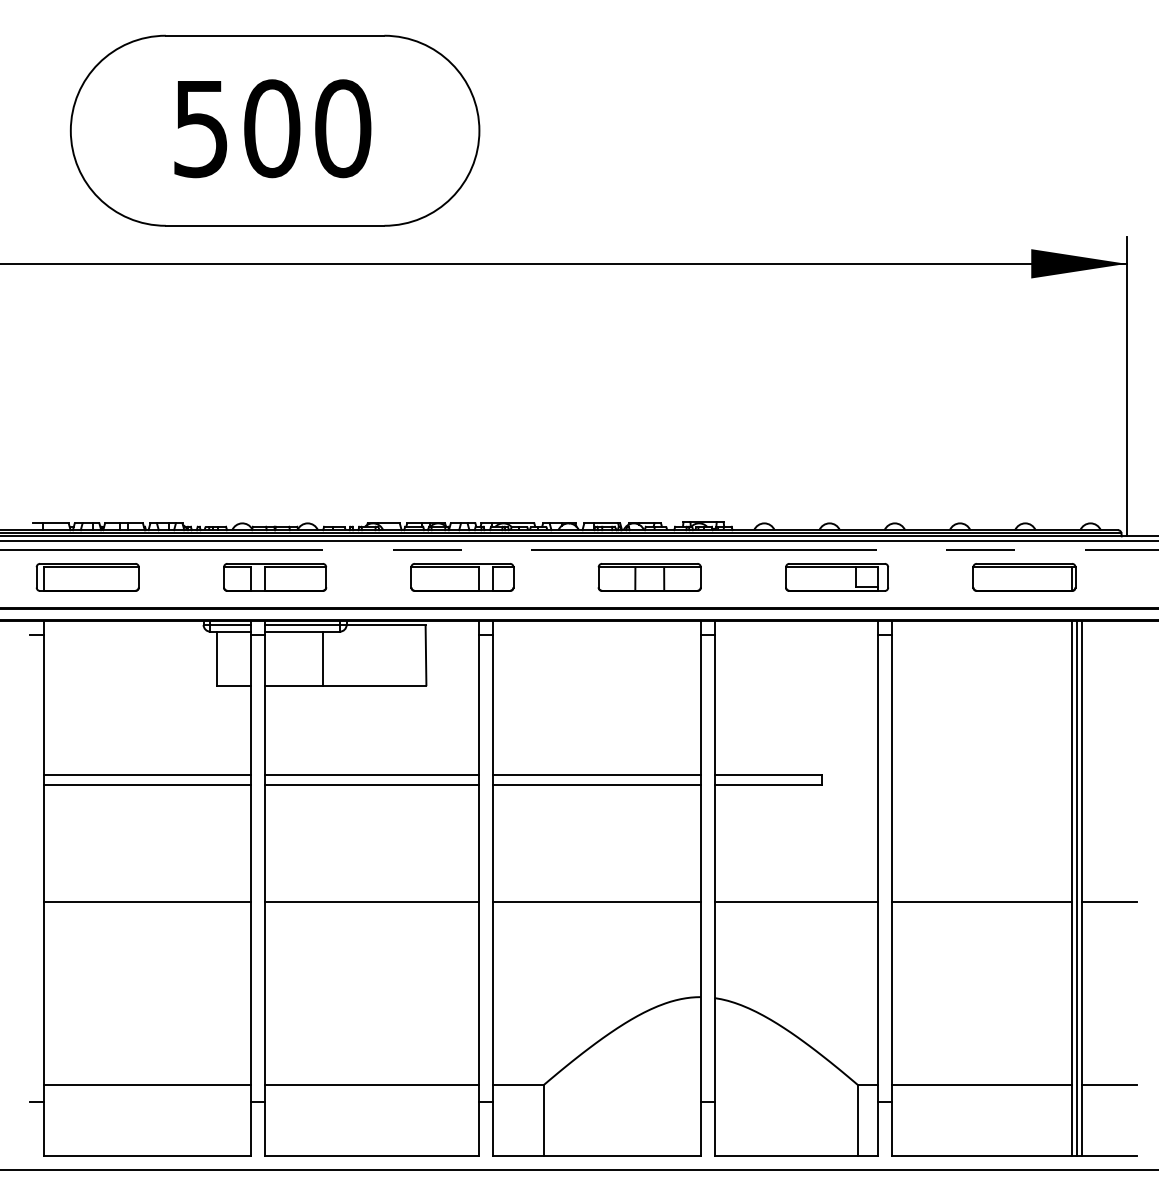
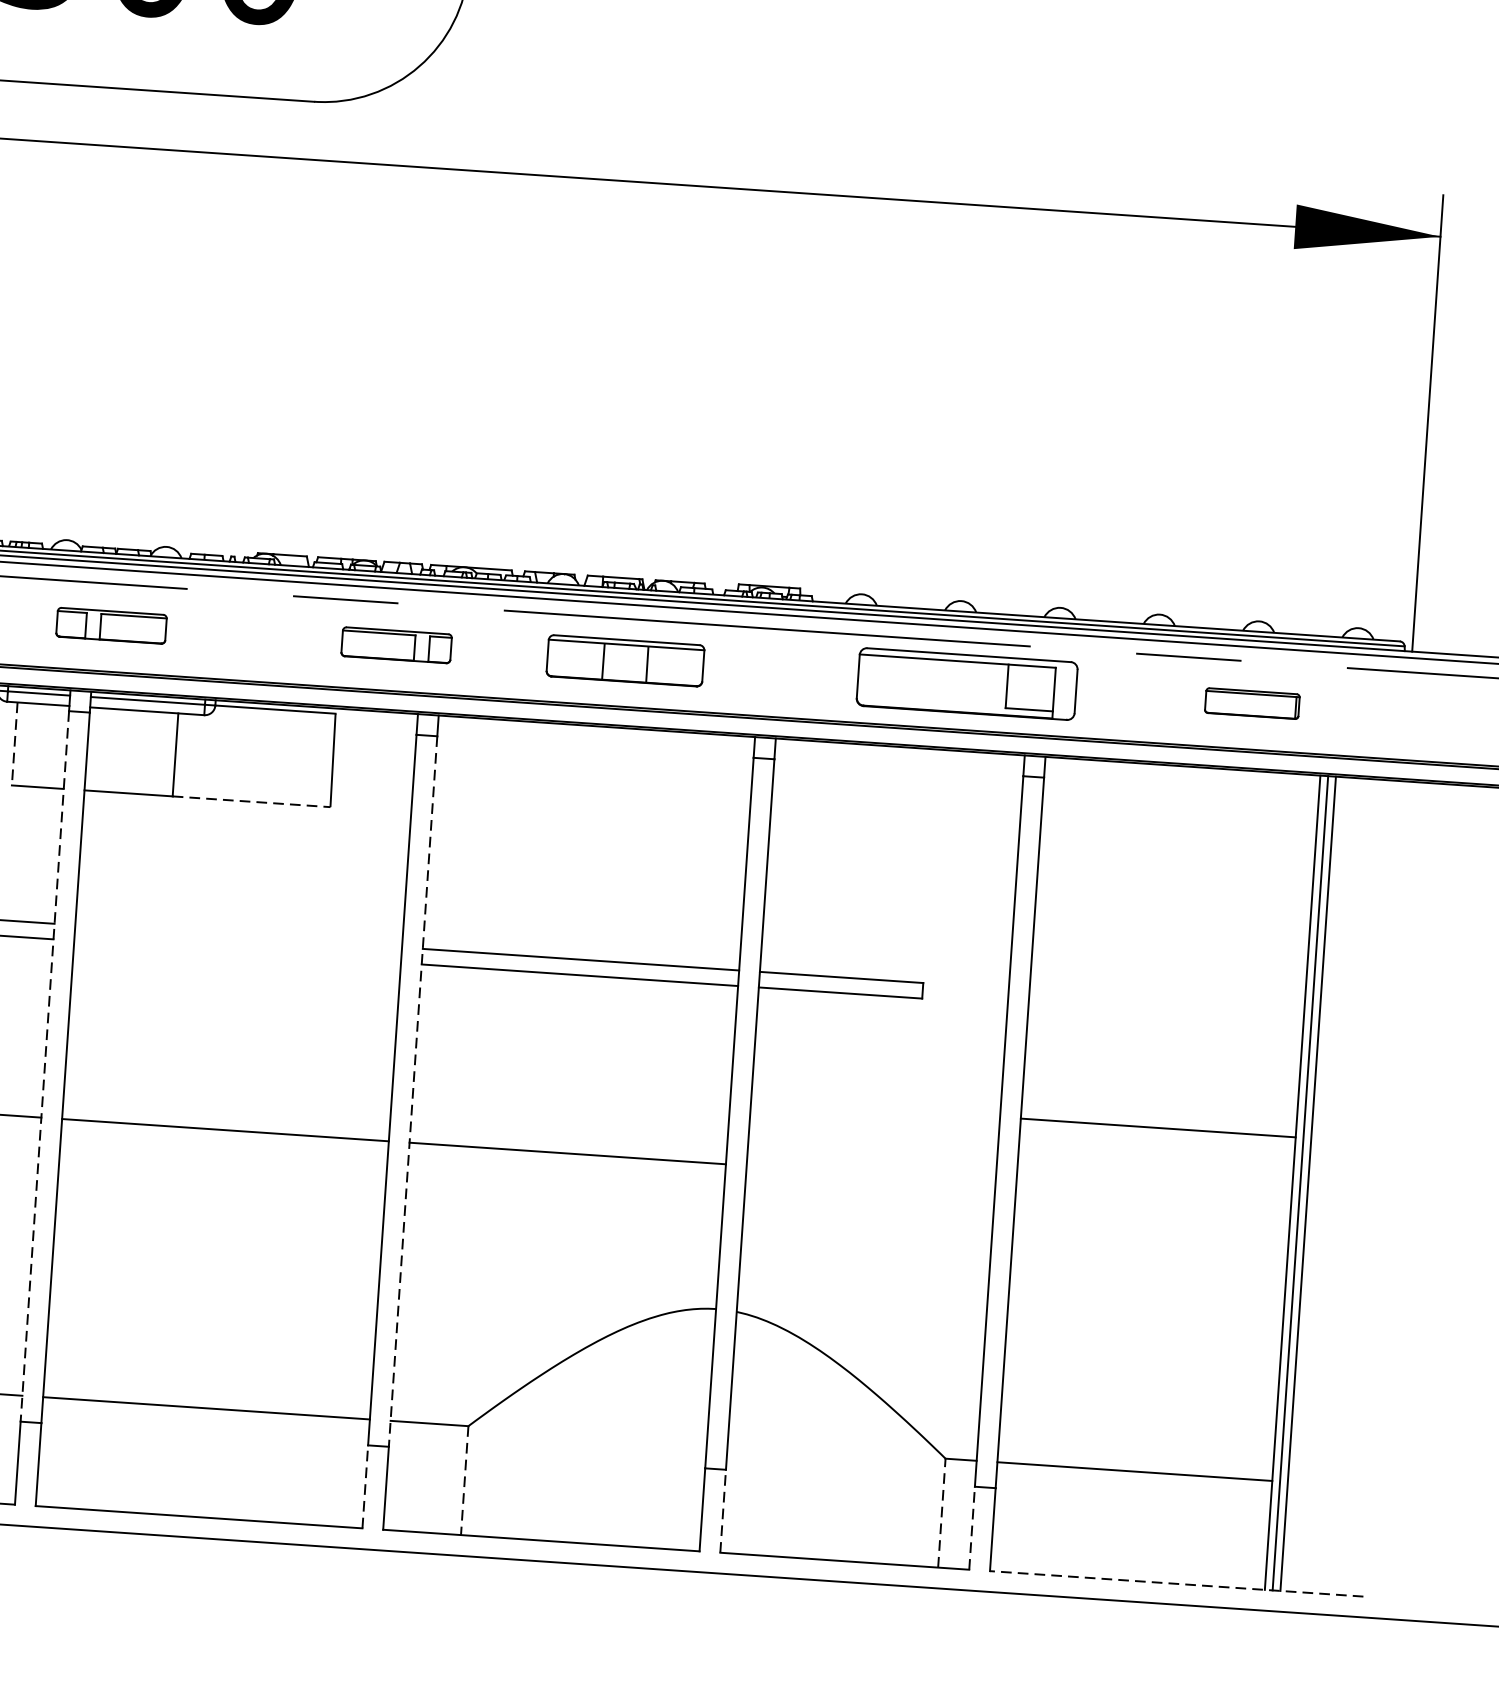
part: (275, 577) -> (111, 625), size x0.7
part: (462, 577) -> (396, 645), size x0.7
part: (649, 577) -> (625, 660), moved
part: (836, 577) -> (966, 684), size x1.4
part: (1024, 577) -> (1252, 703), size x0.6
line: (217, 659) -> (15, 744), solid -> dashed
line: (374, 686) -> (251, 802), solid -> dashed
line: (371, 774) -> (237, 935), removed
line: (371, 784) -> (236, 951), removed
line: (251, 868) -> (45, 1066), solid -> dashed
line: (493, 868) -> (413, 1091), solid -> dashed
line: (795, 902) -> (870, 1174), removed
line: (981, 902) -> (1157, 1128), moved
line: (1109, 902) -> (1348, 1207), removed
line: (1109, 1084) -> (1329, 1484), removed
line: (544, 1120) -> (465, 1480), solid -> dashed
line: (857, 1120) -> (941, 1513), solid -> dashed
line: (479, 1128) -> (365, 1486), solid -> dashed
line: (714, 1128) -> (723, 1510), solid -> dashed
line: (877, 1128) -> (971, 1527), solid -> dashed
line: (1014, 1156) -> (1177, 1584), solid -> dashed

